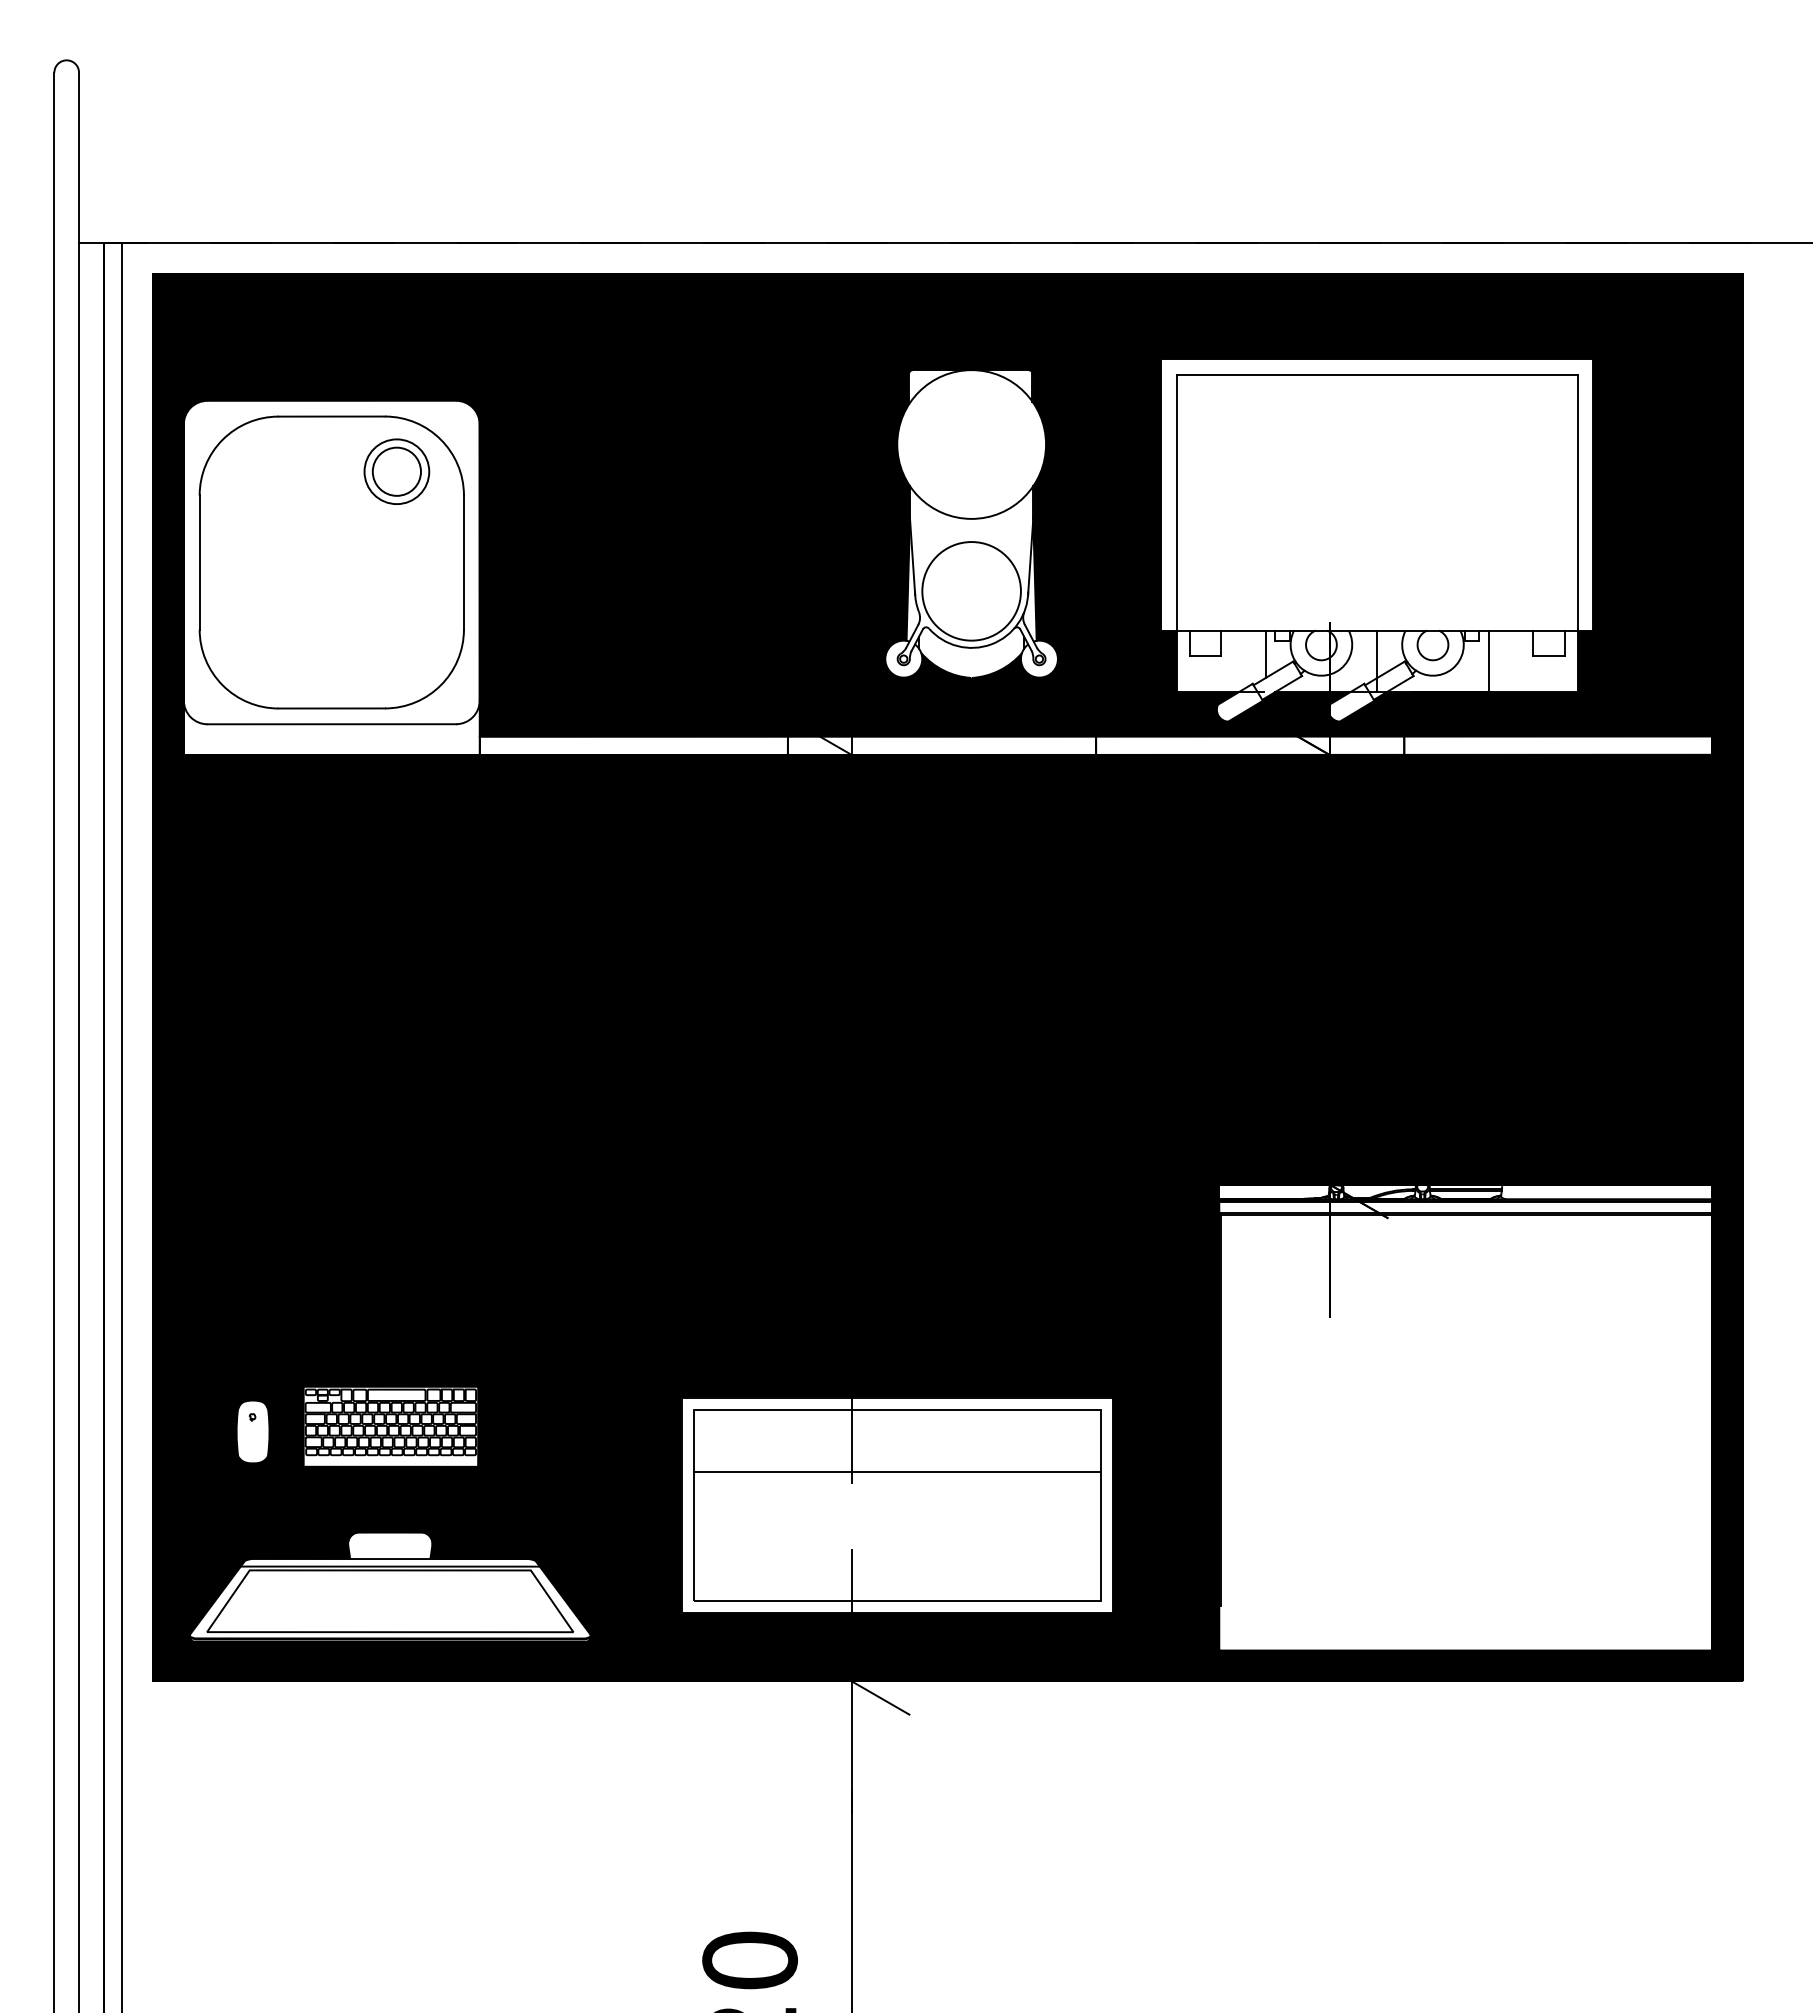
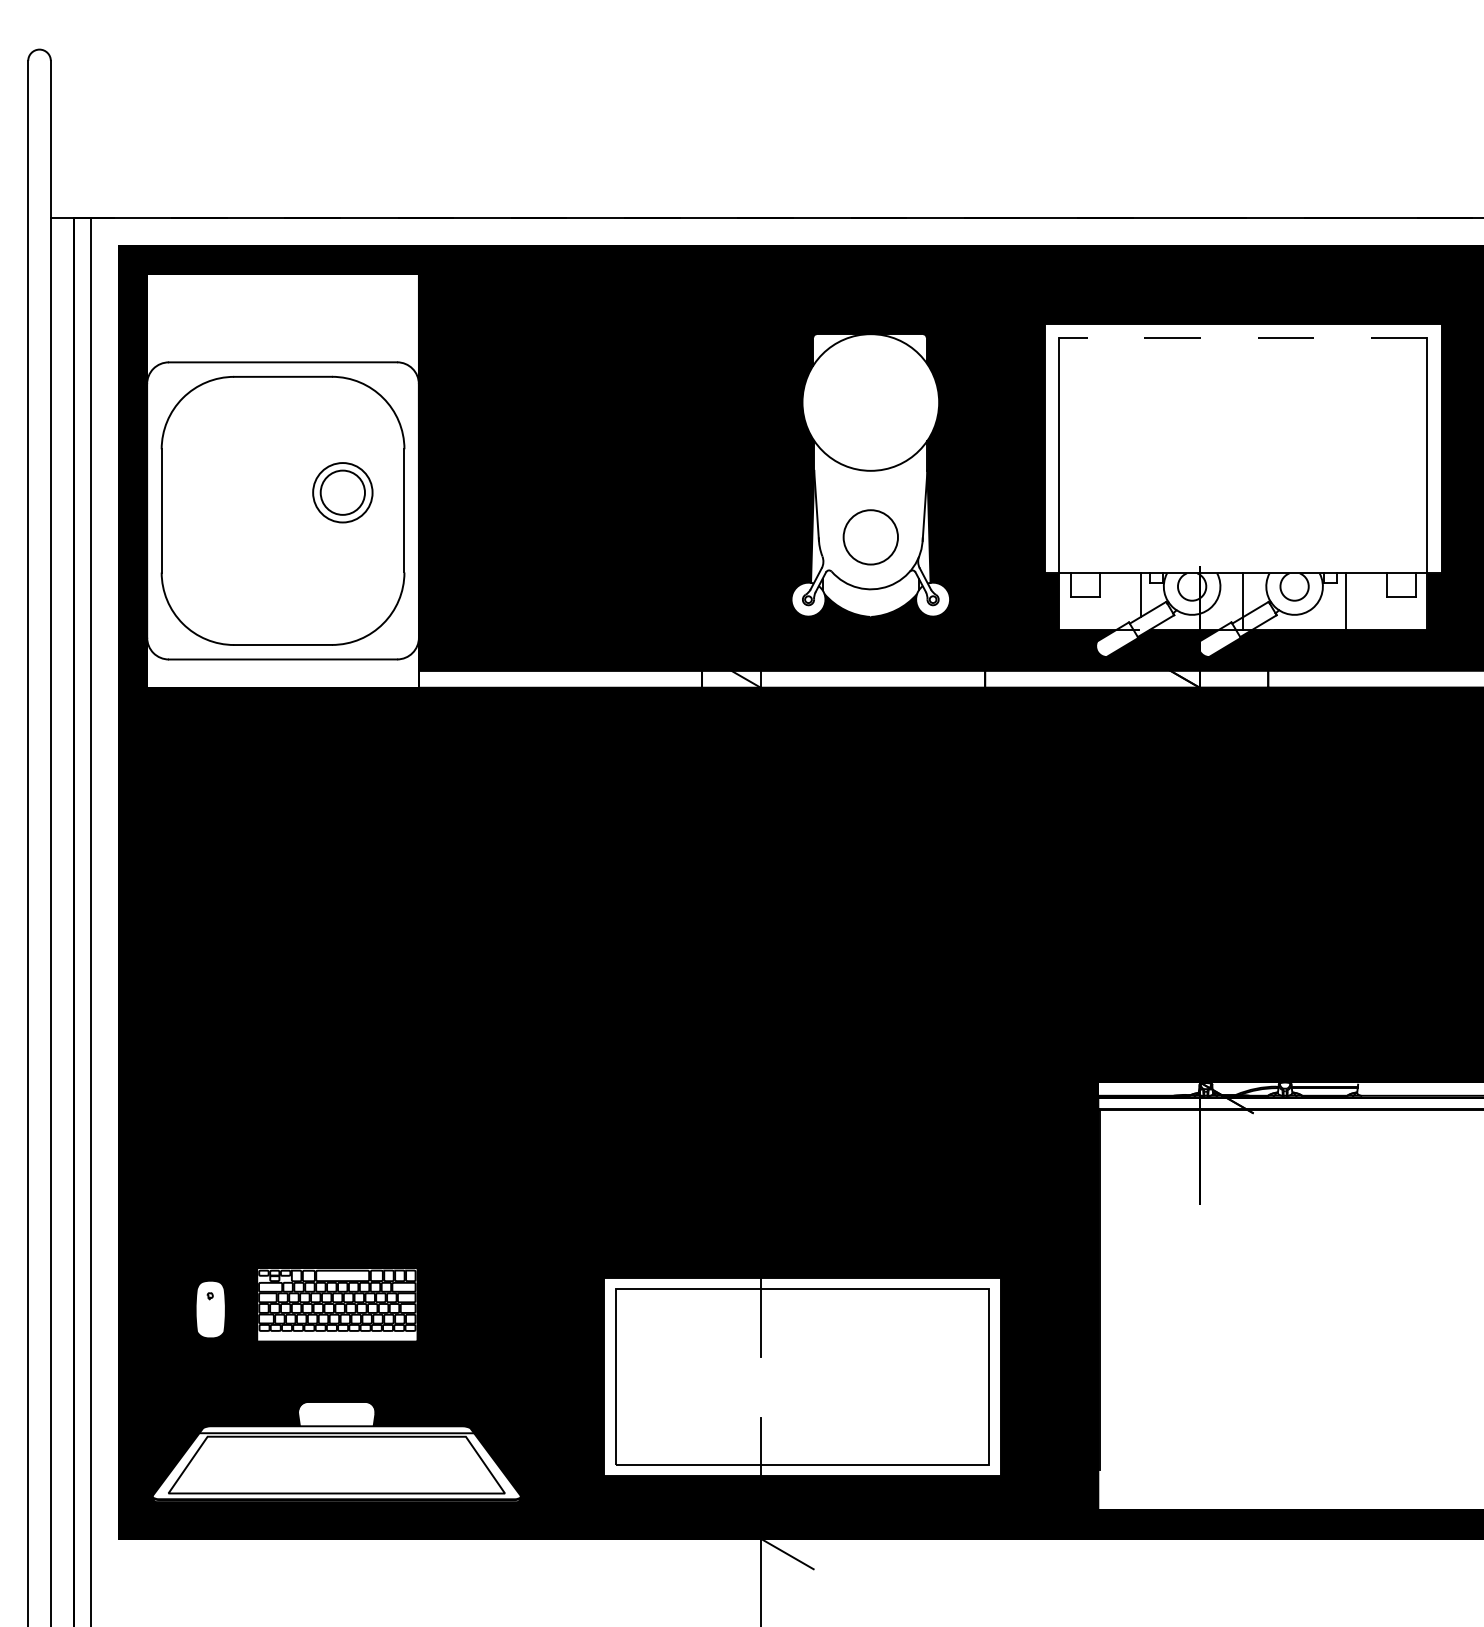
fill: (331, 364) -> (282, 329), removed
line: (1376, 374) -> (1242, 338), solid -> dashed
part: (396, 471) -> (342, 492), moved
circle: (971, 591) -> (870, 537), size x0.6
line: (896, 1471) -> (801, 1345), removed

